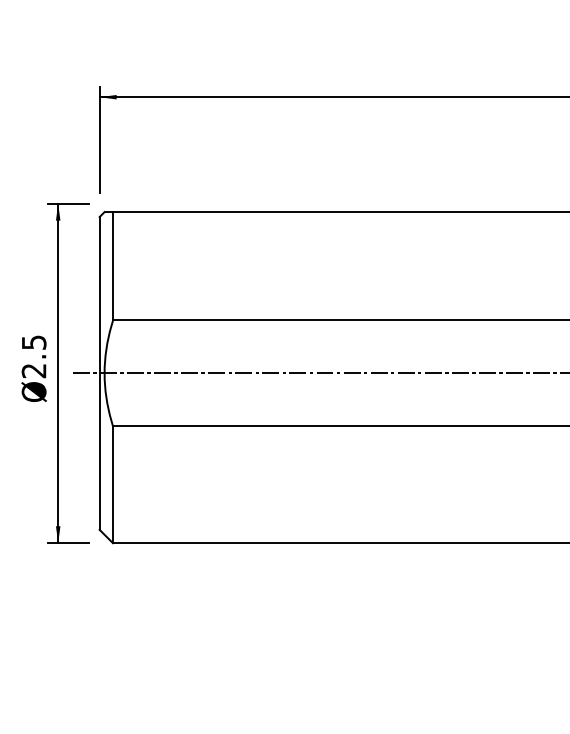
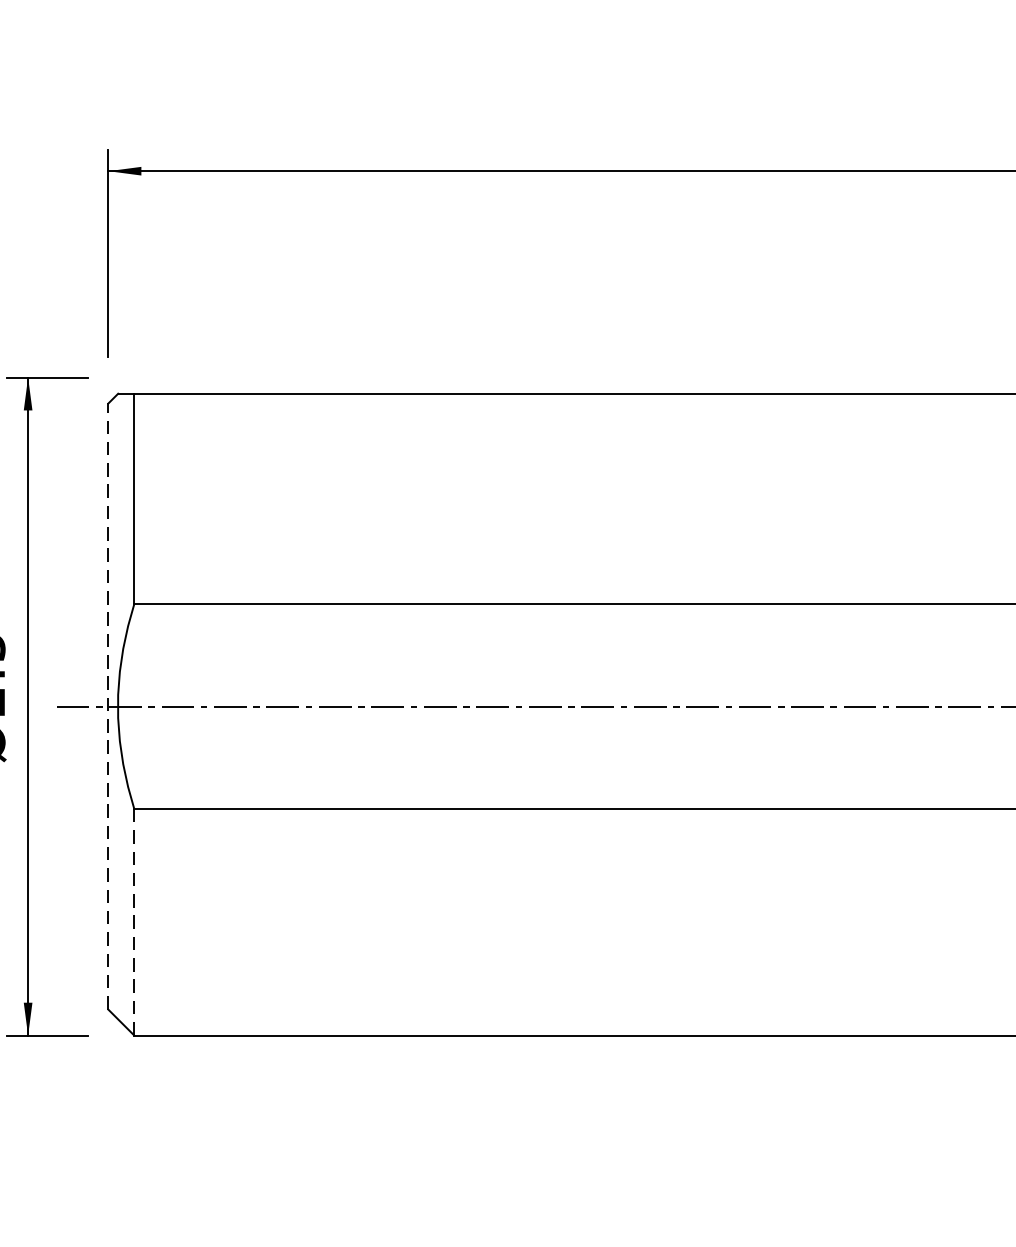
line: (99, 372) -> (108, 704), solid -> dashed
line: (113, 484) -> (135, 921), solid -> dashed

